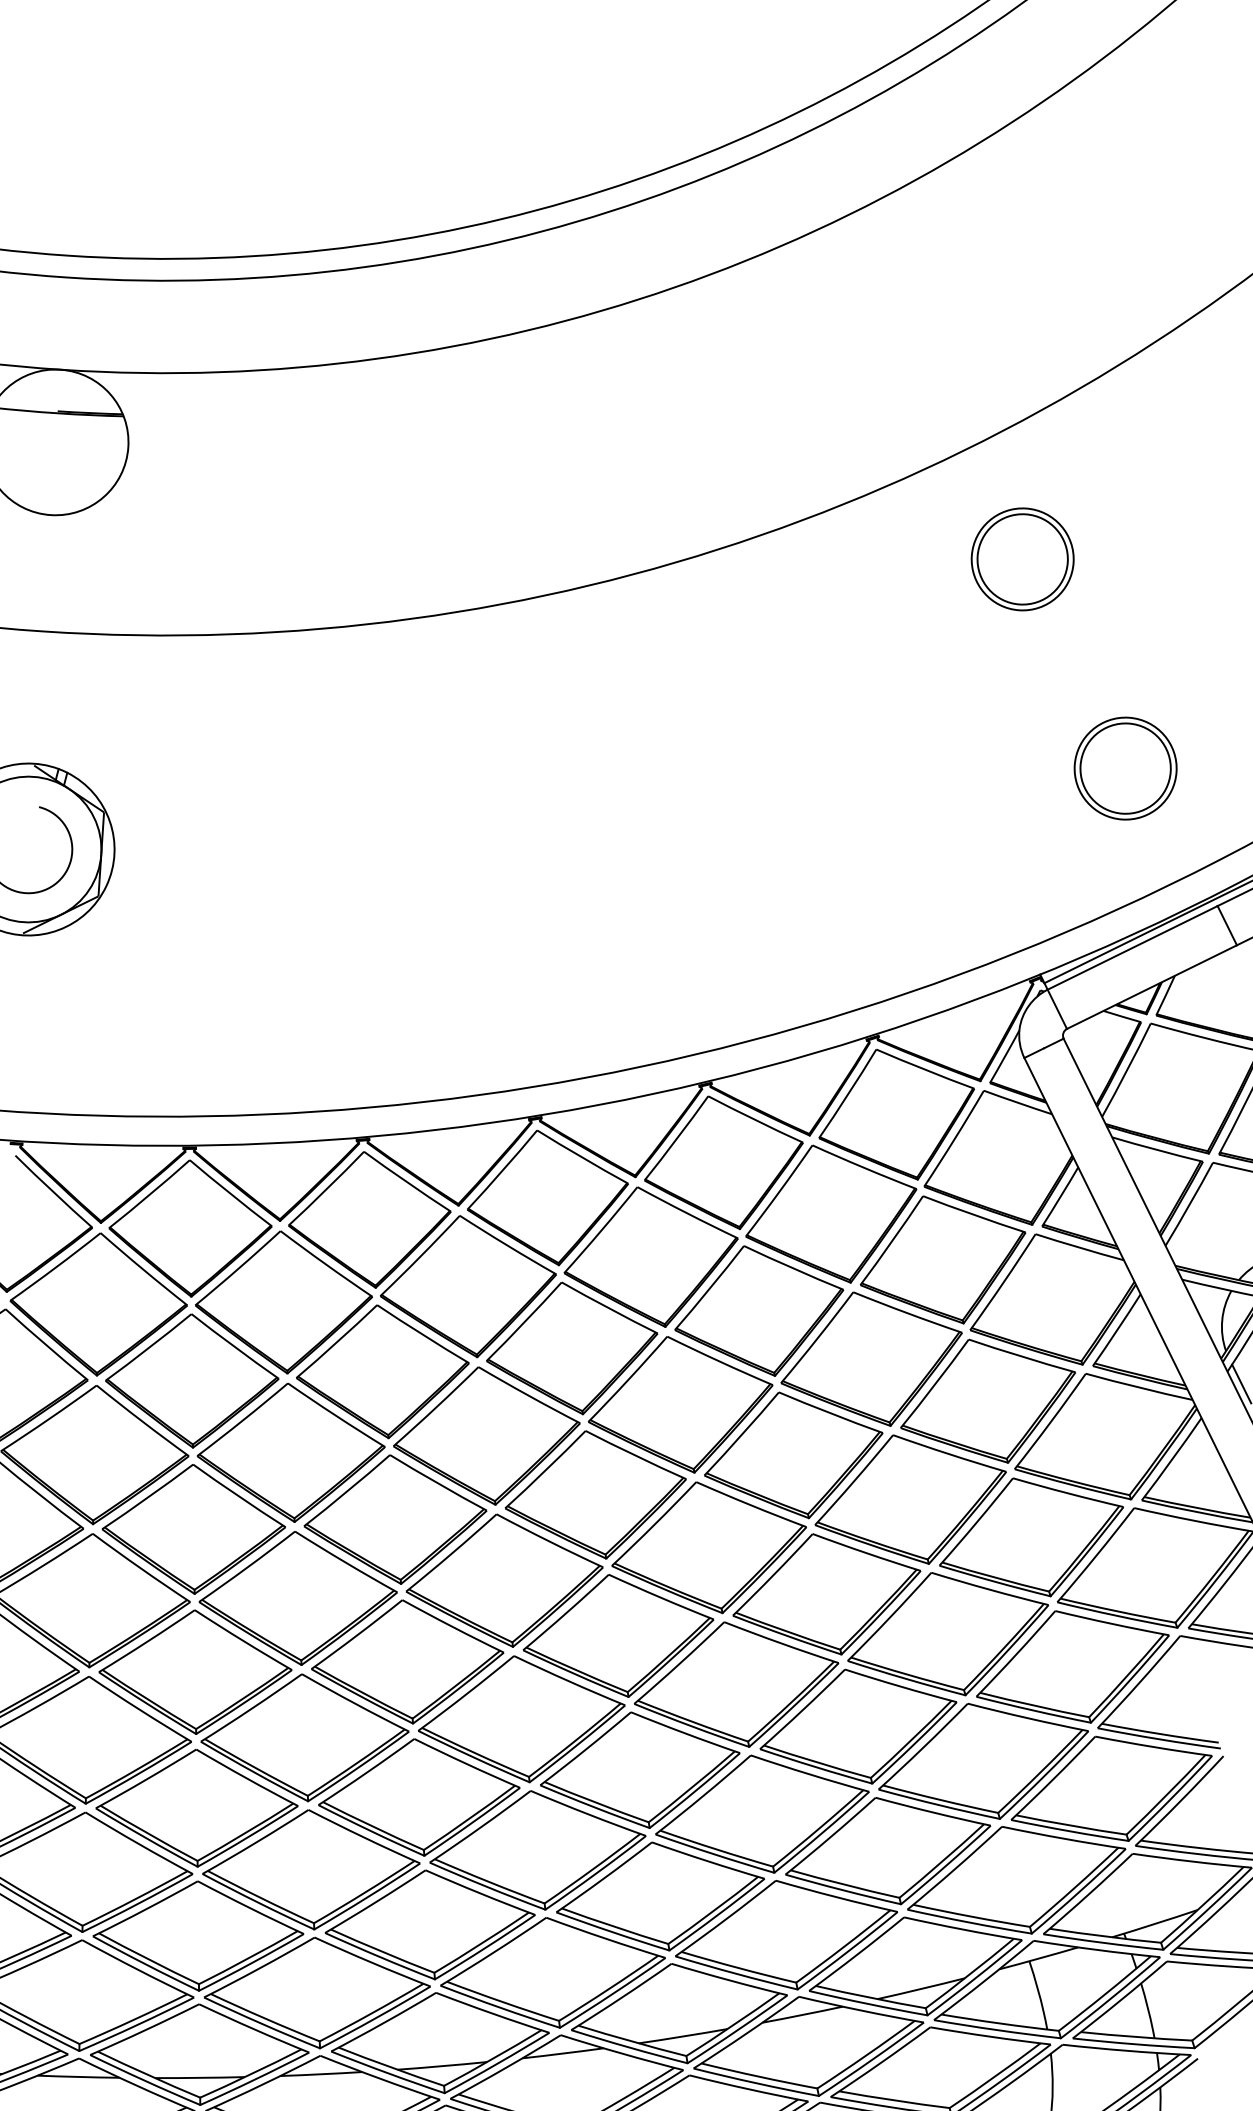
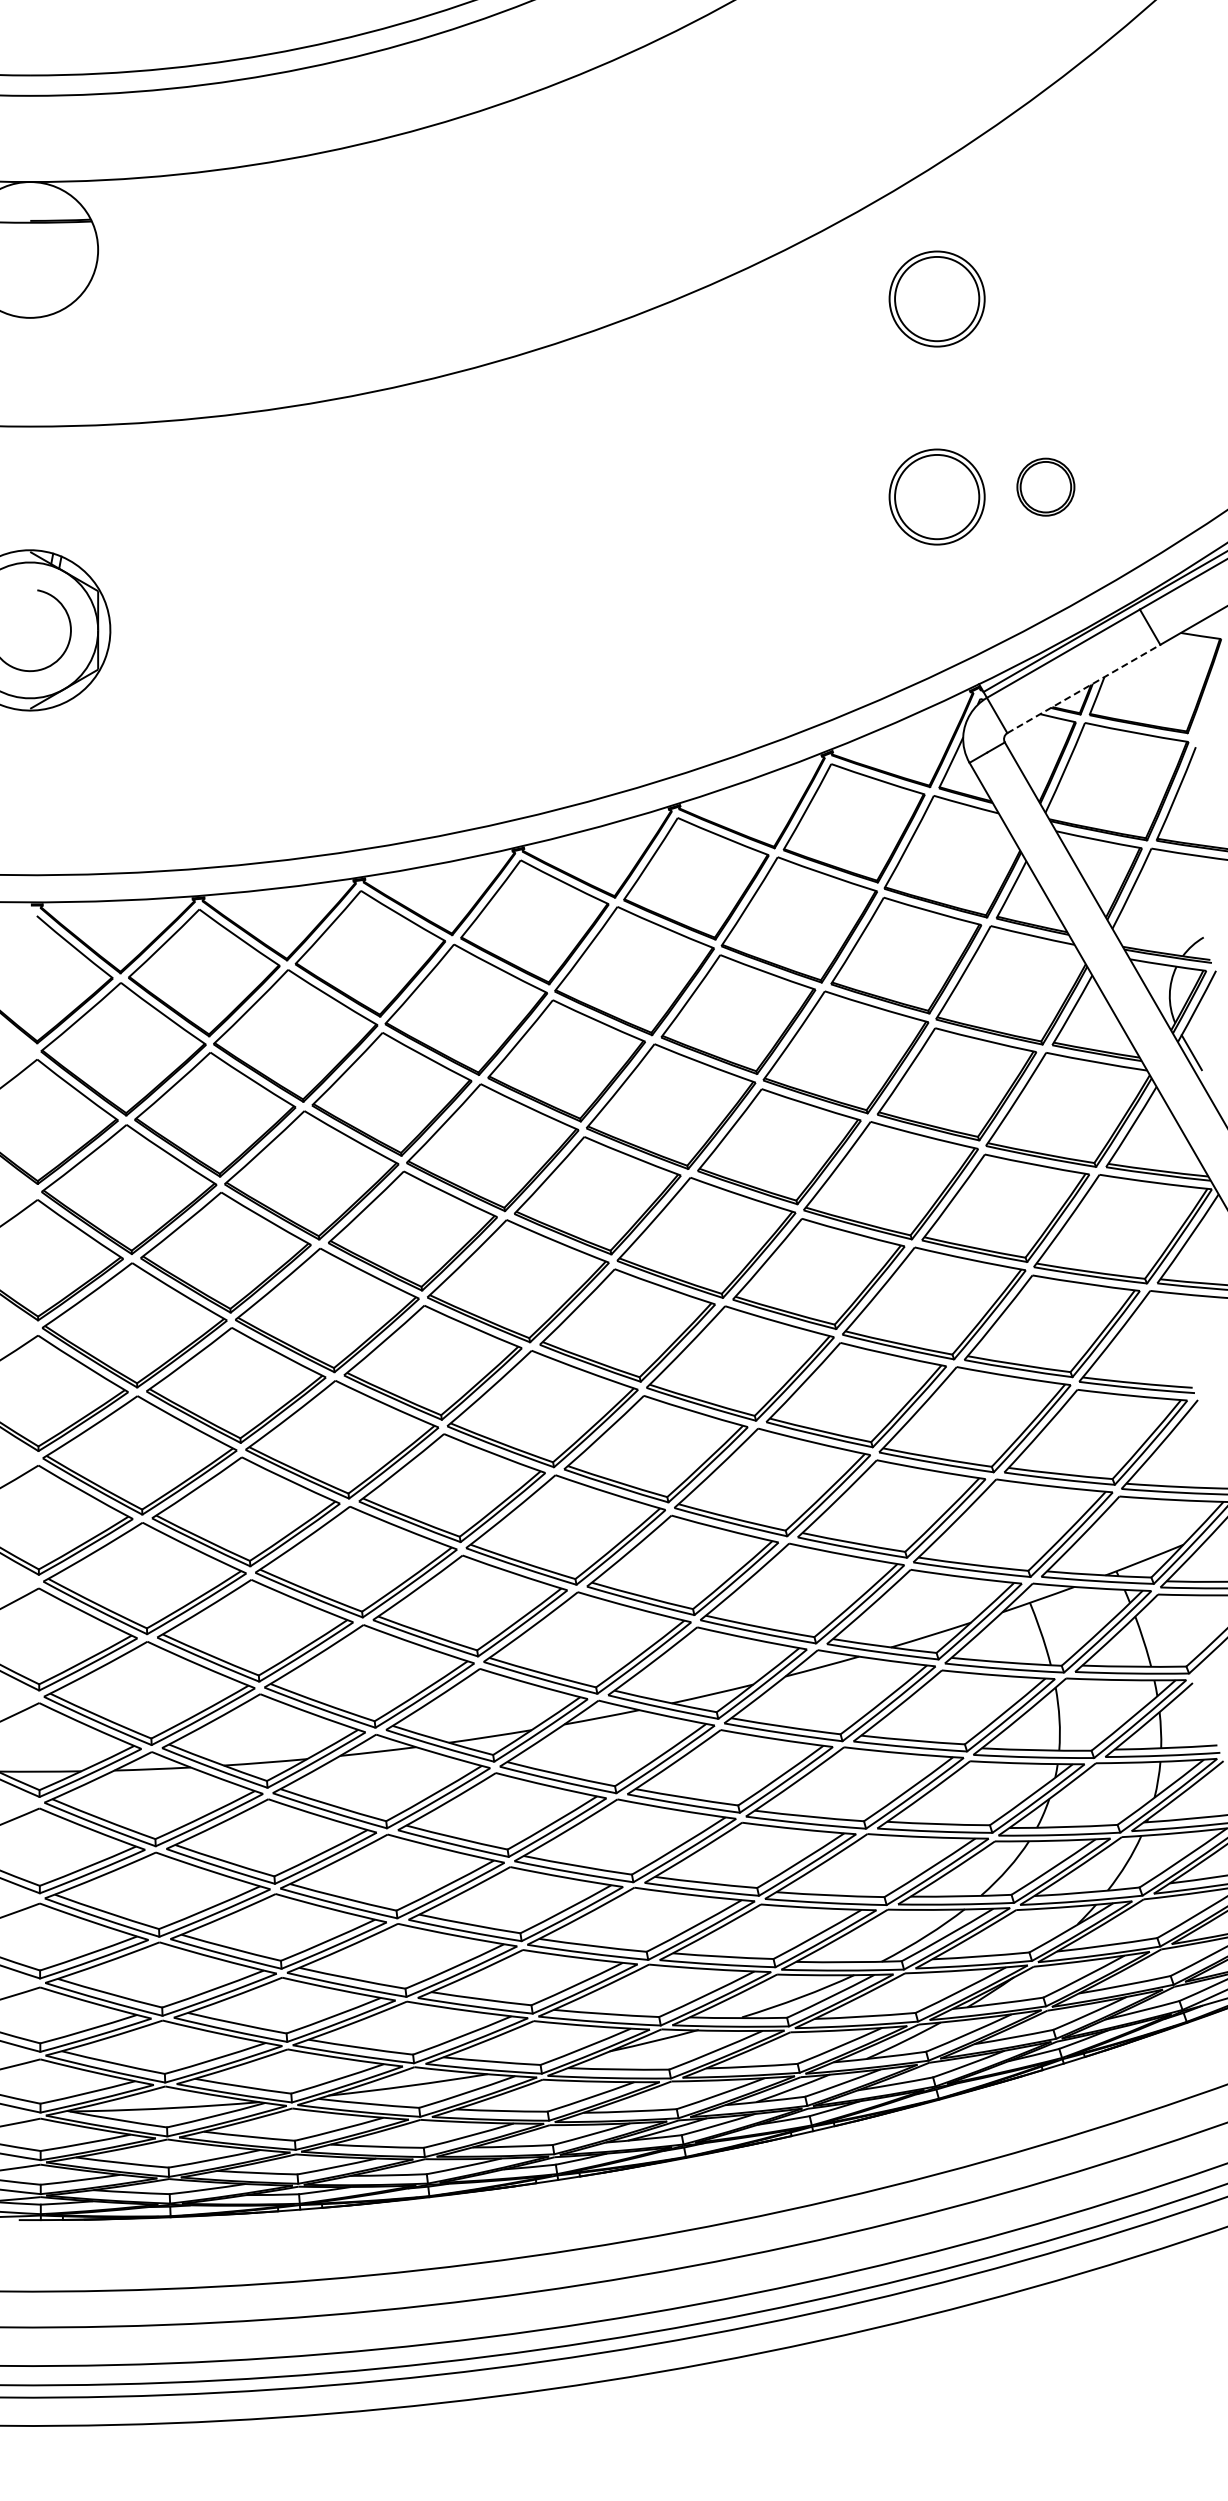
part: (1125, 767) -> (1045, 486), size x0.6
part: (1007, 770) -> (936, 496), added
line: (1152, 986) -> (1084, 688), solid -> dashed

